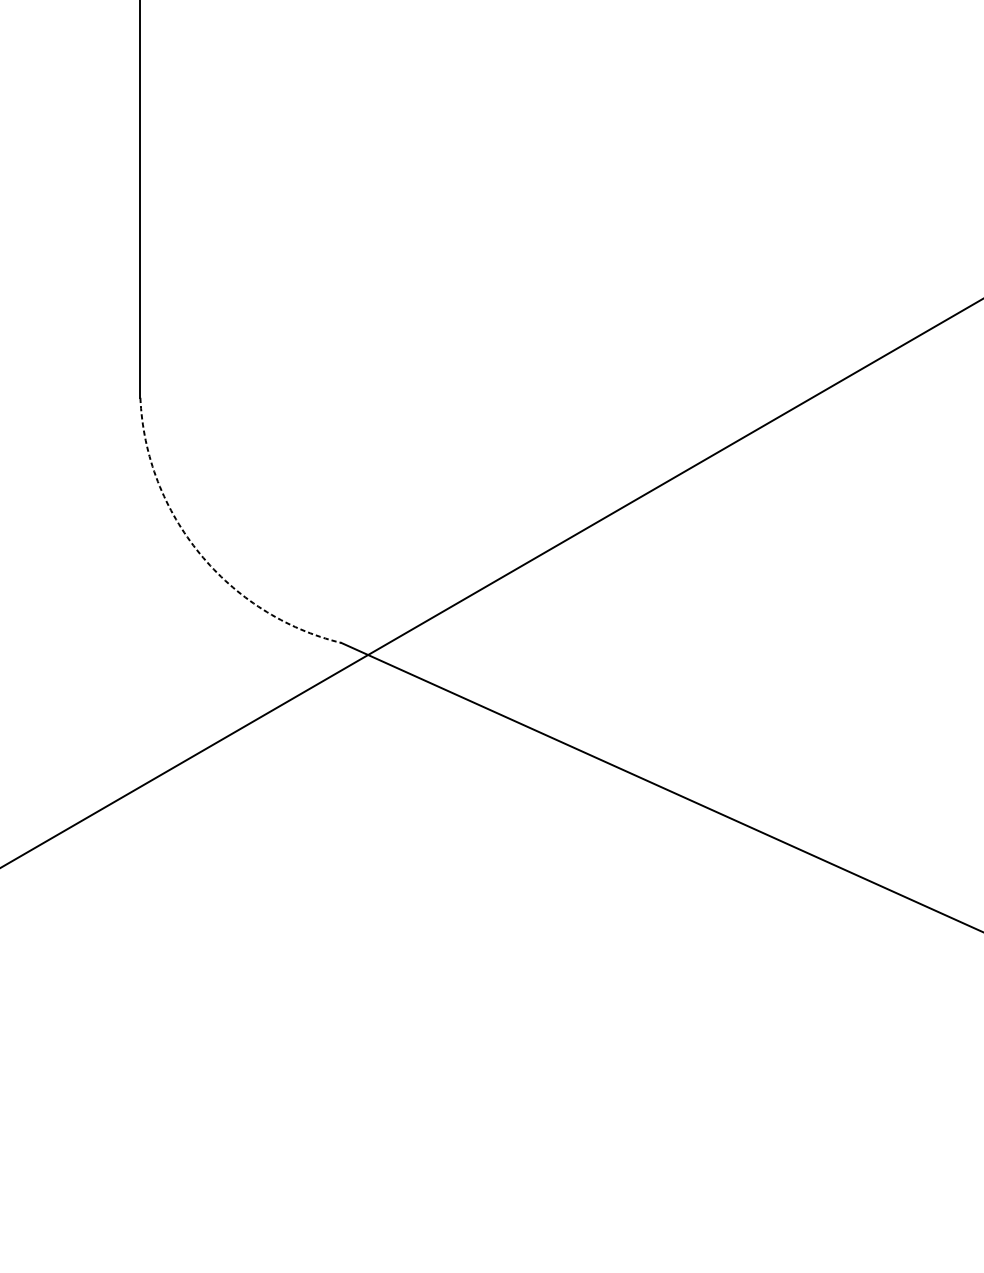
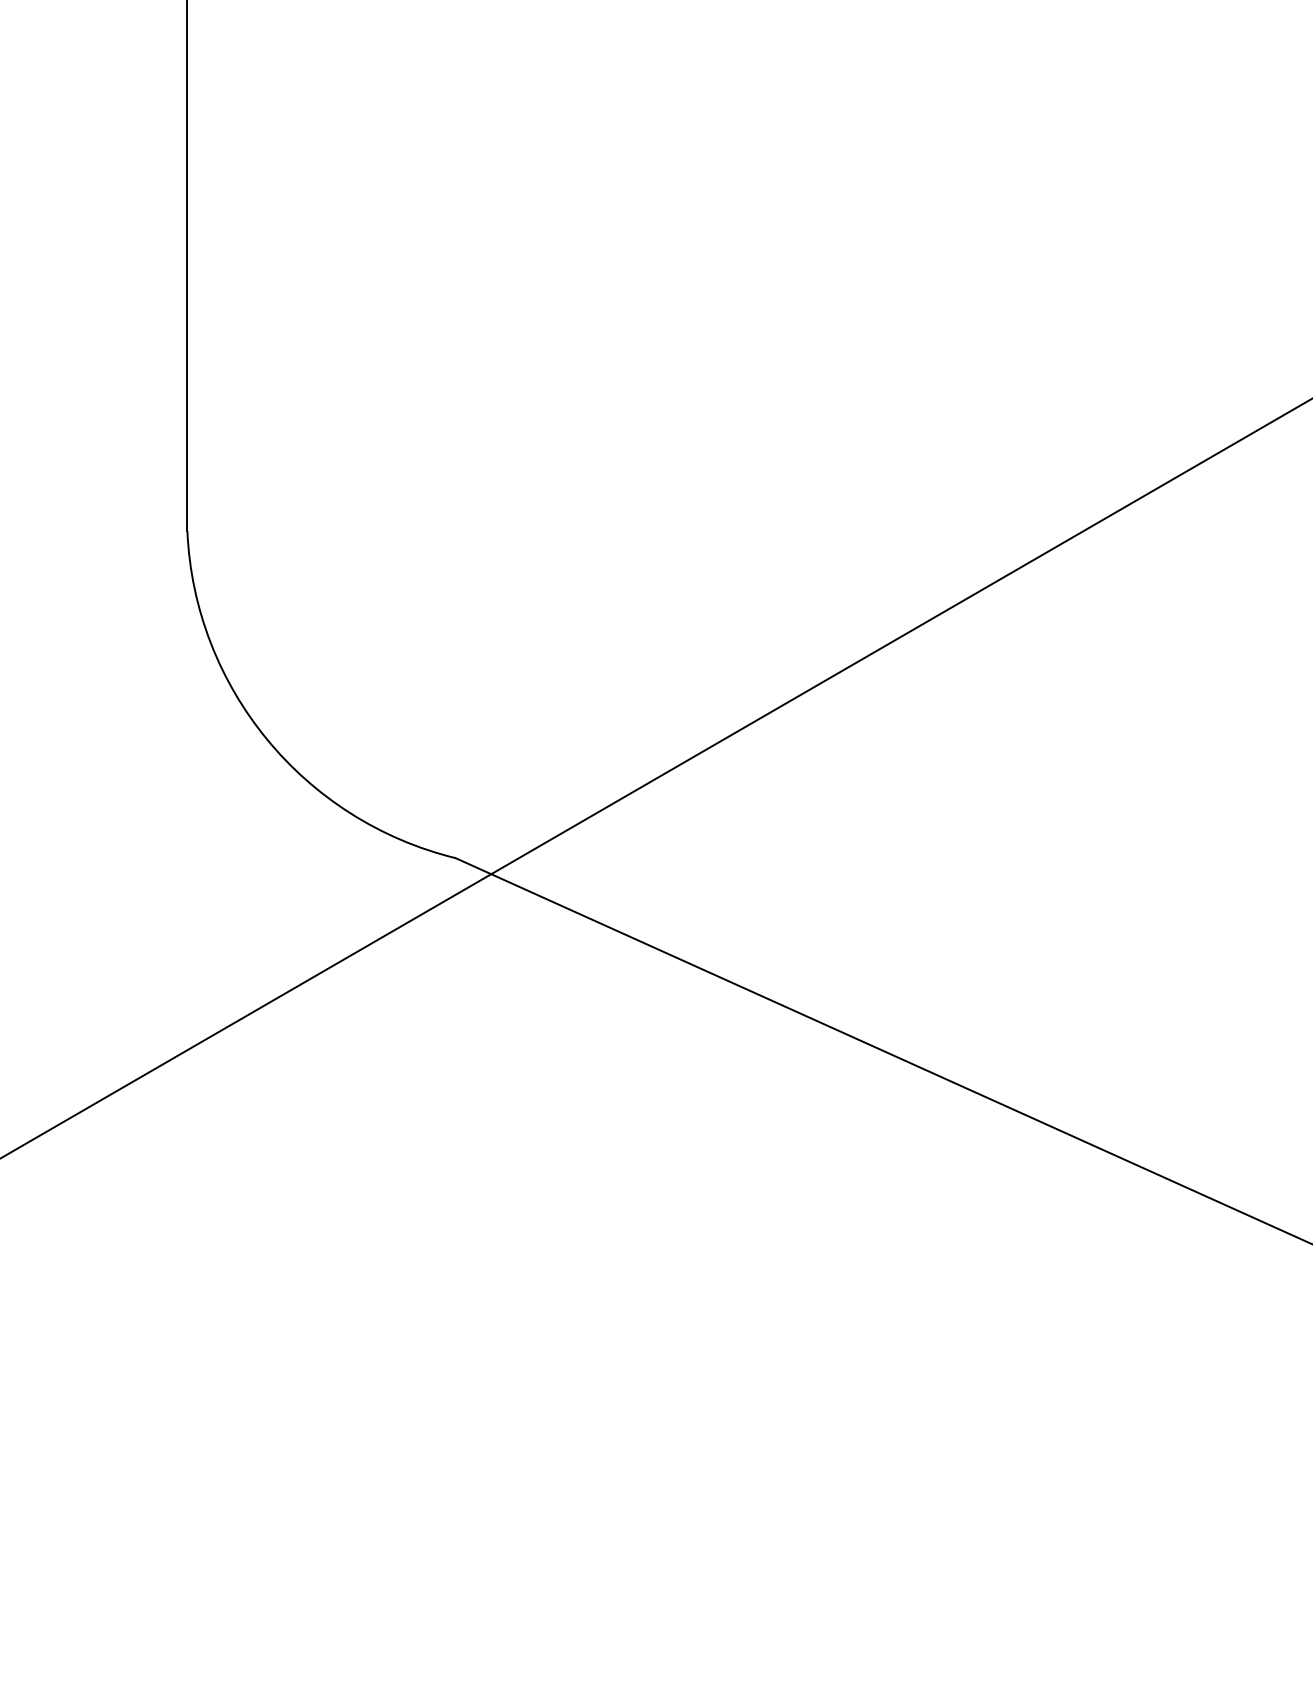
arc: (199, 554) -> (266, 739), dashed -> solid

